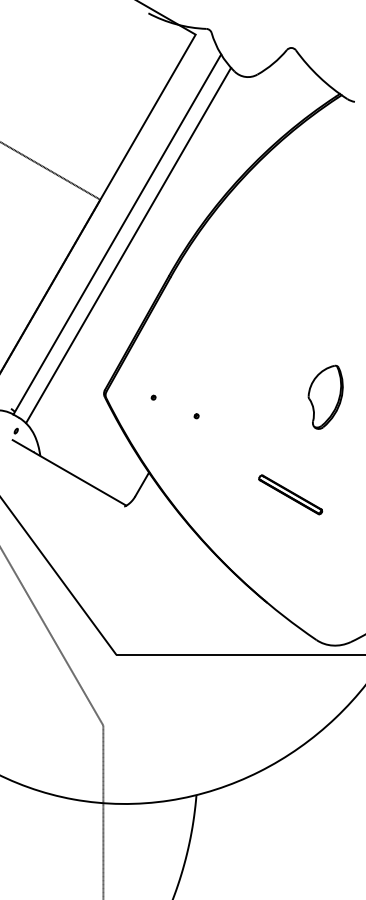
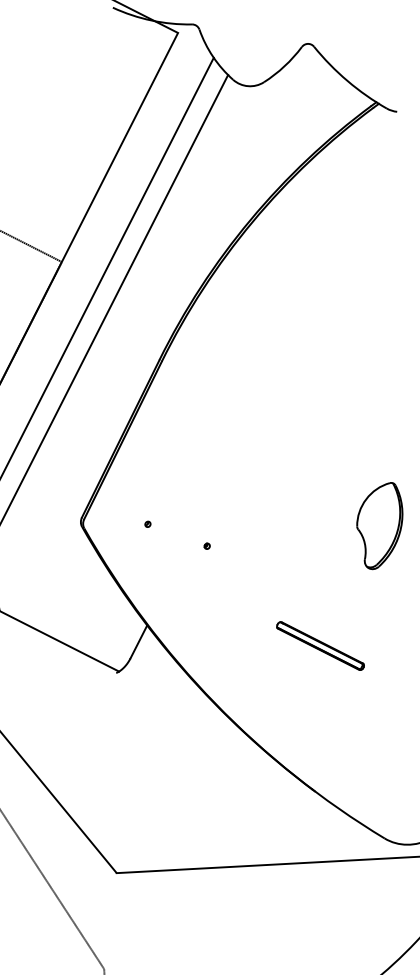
part: (325, 396) -> (379, 525), moved
part: (290, 494) -> (320, 645), moved

